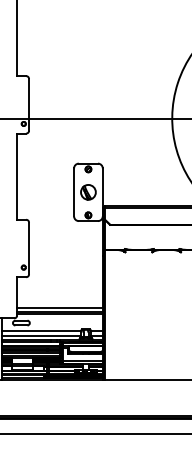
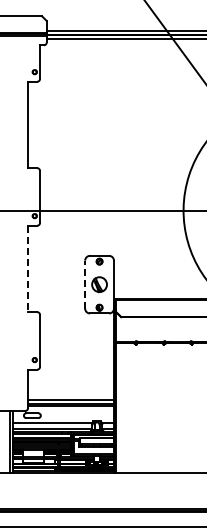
line: (17, 177) -> (28, 269), solid -> dashed
line: (74, 192) -> (85, 284), solid -> dashed

